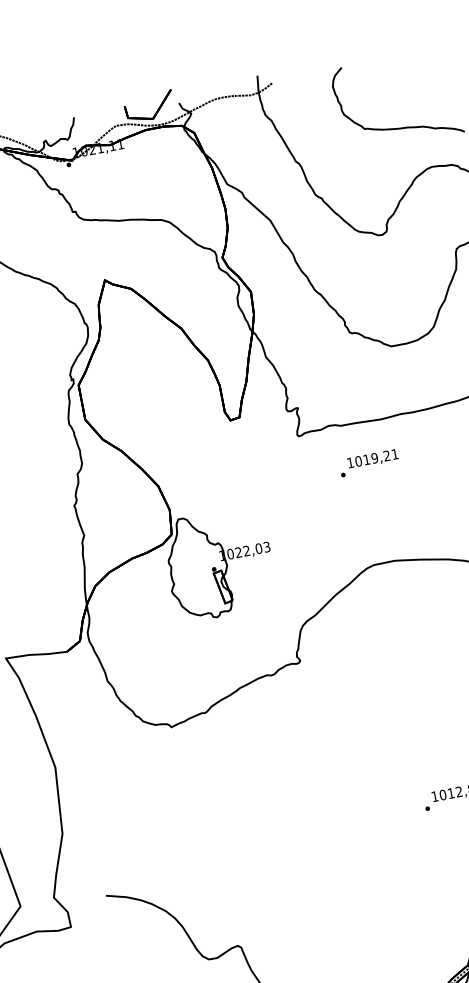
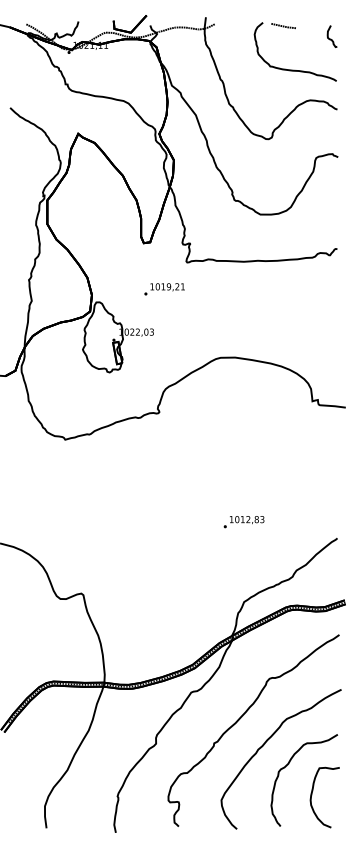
line: (372, 67) -> (283, 26), added
curve: (442, 70) -> (329, 37), added
text: (369, 463) -> (164, 289), moved

